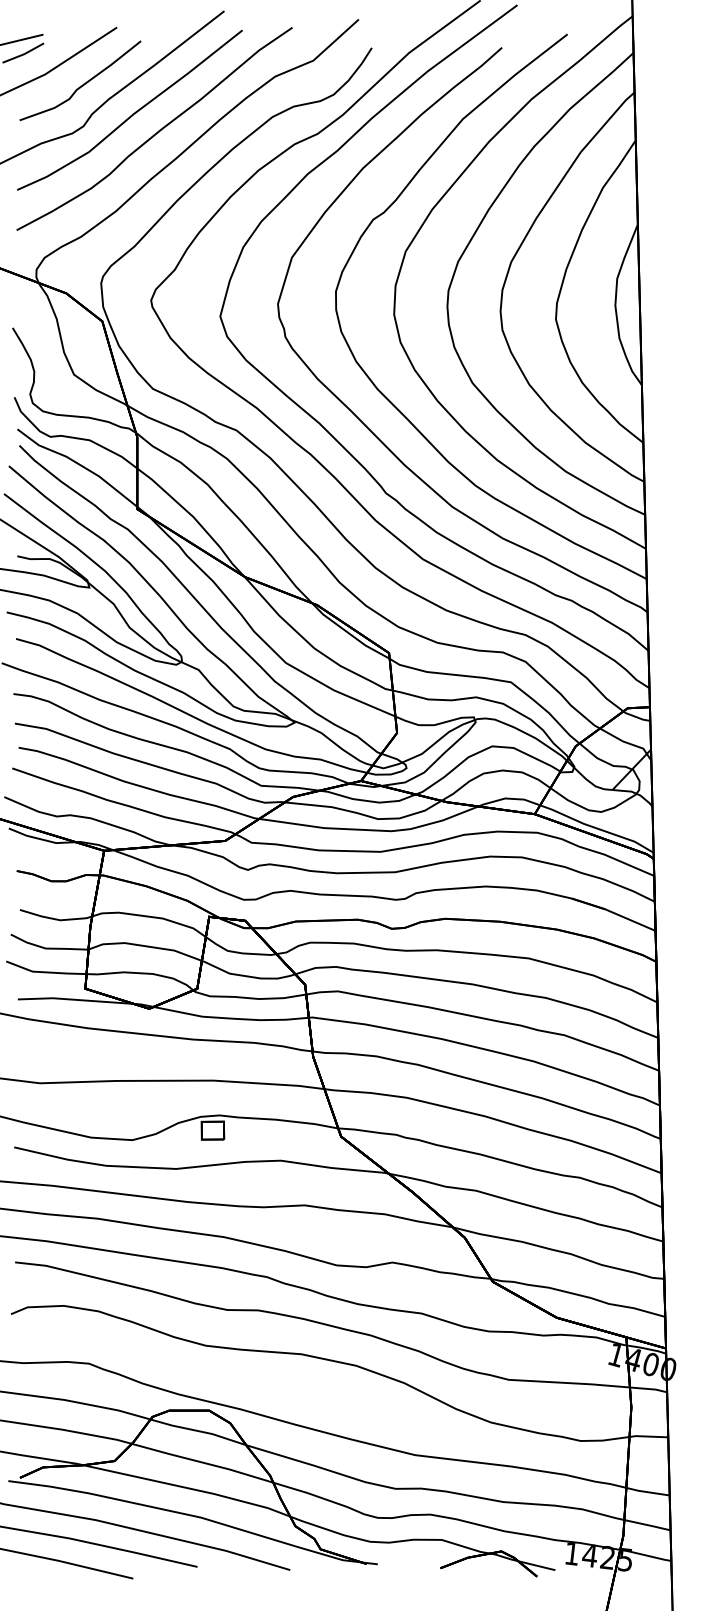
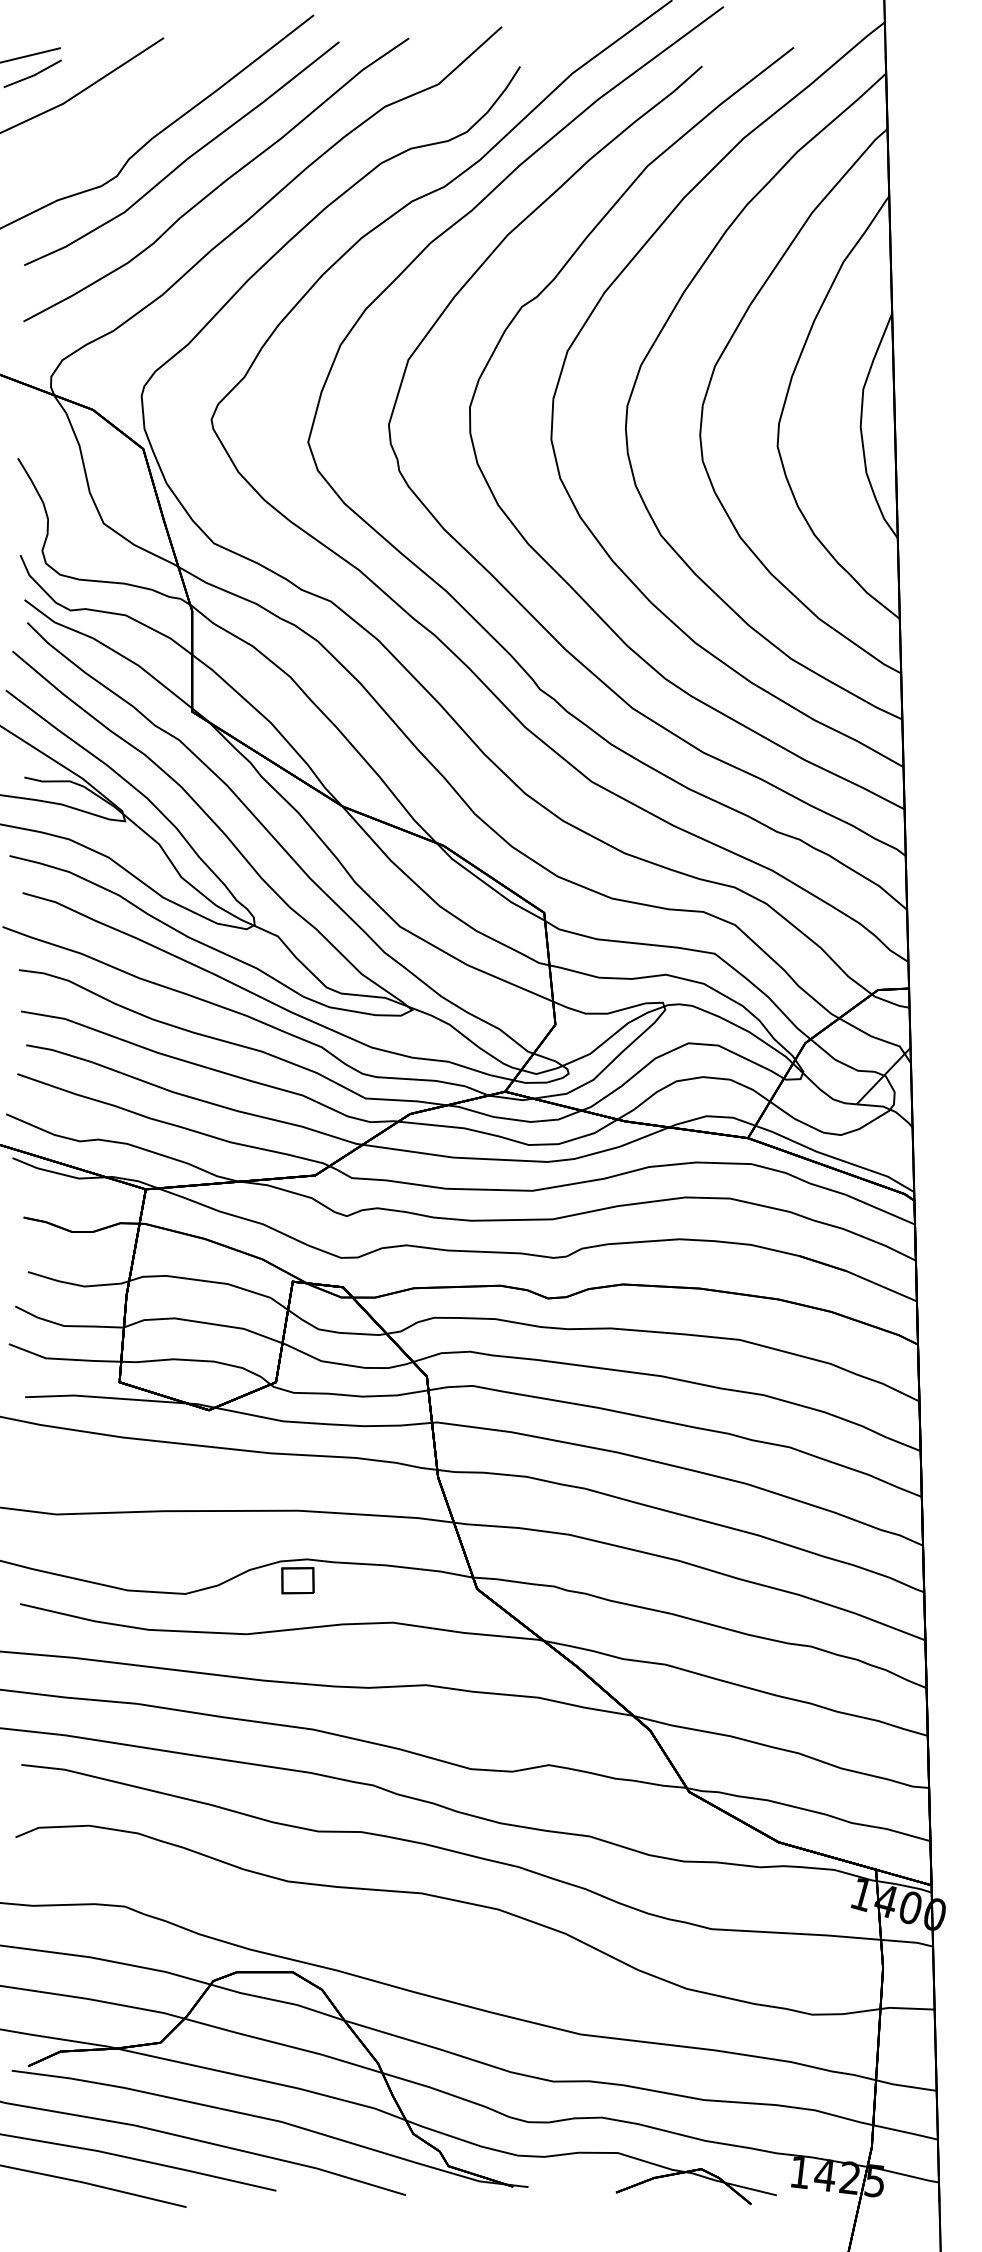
curve: (83, 83) -> (117, 116), removed

